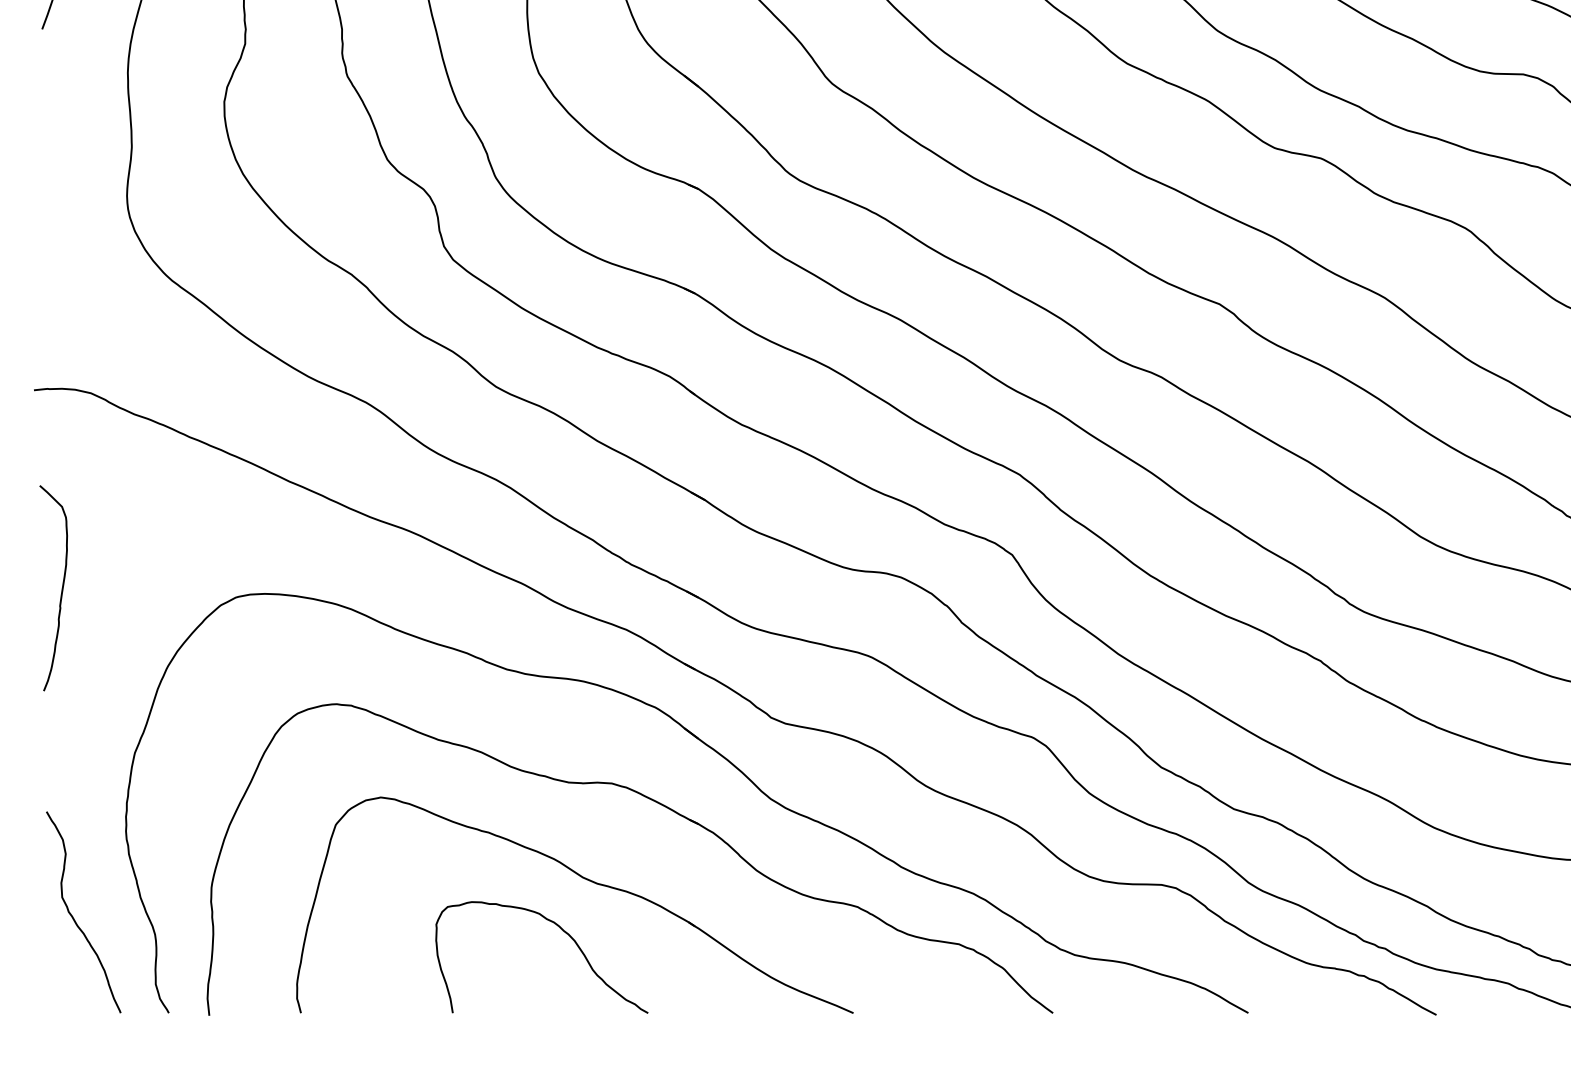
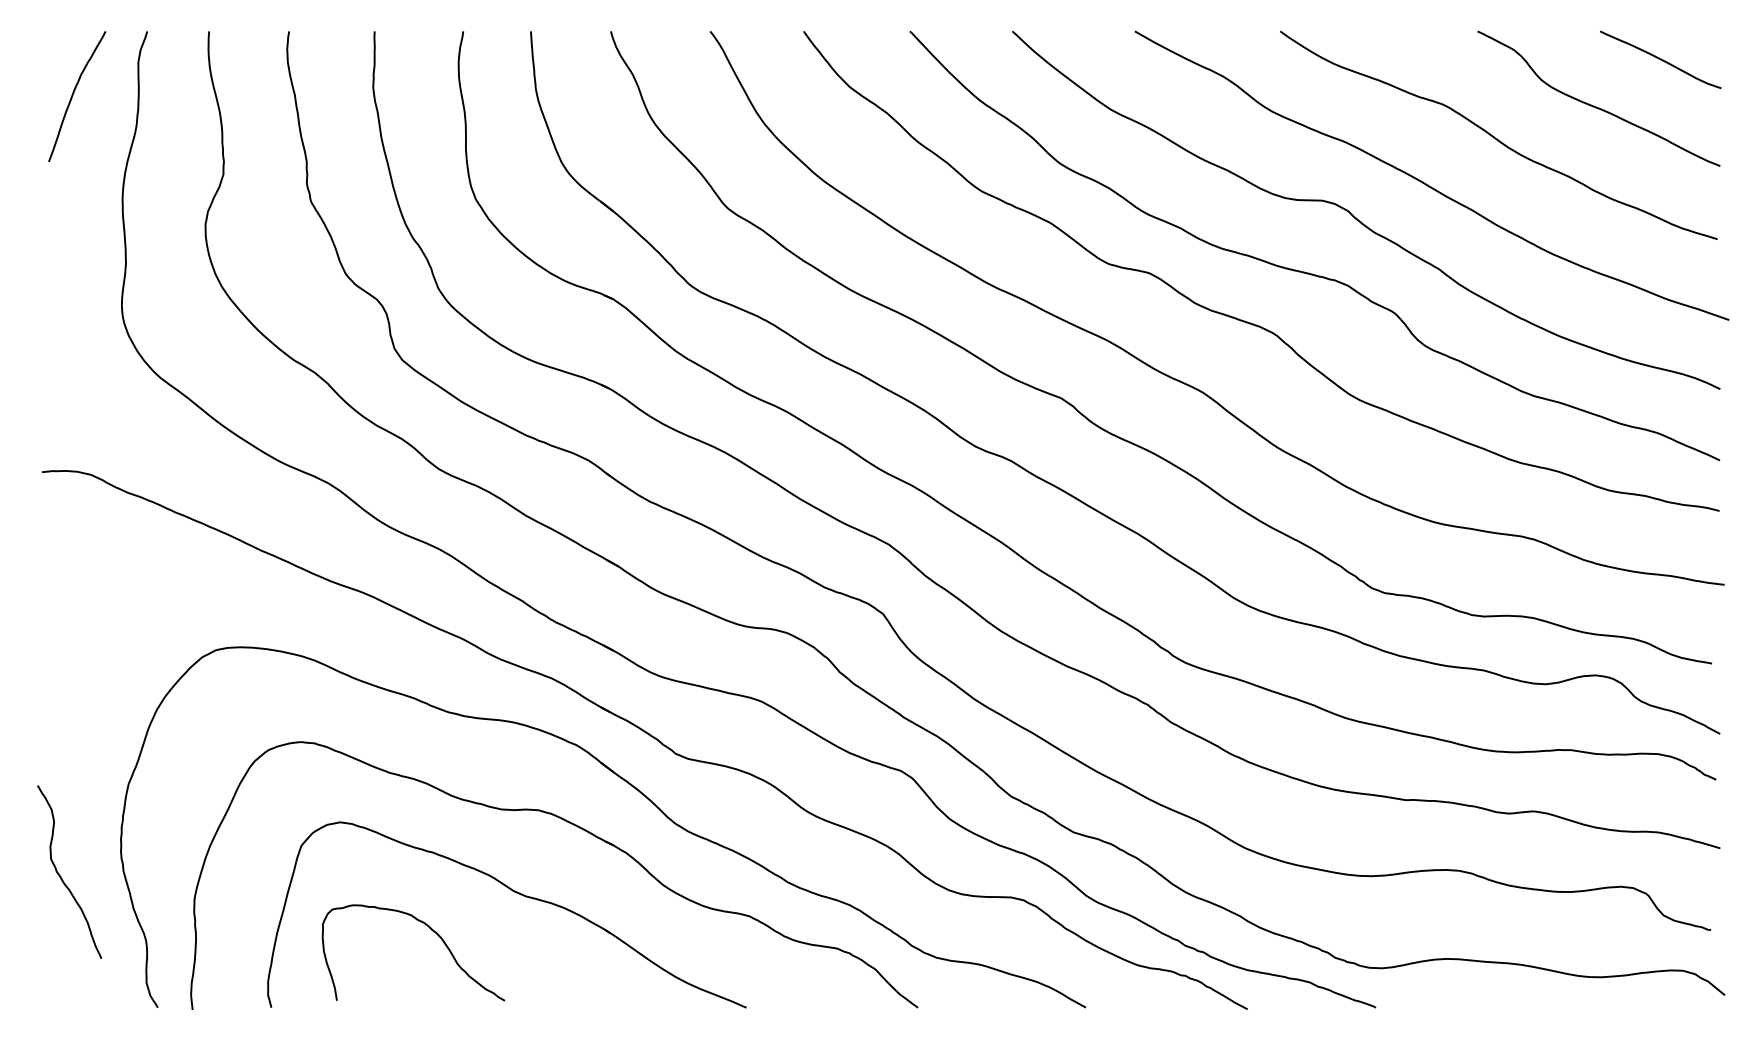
curve: (61, 587) -> (65, 641), removed
curve: (74, 917) -> (61, 876), moved
curve: (565, 933) -> (433, 932), moved

